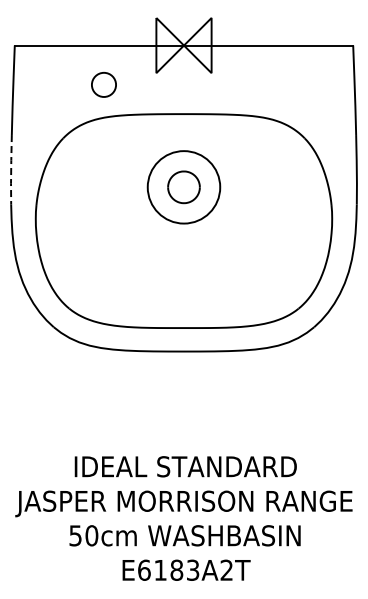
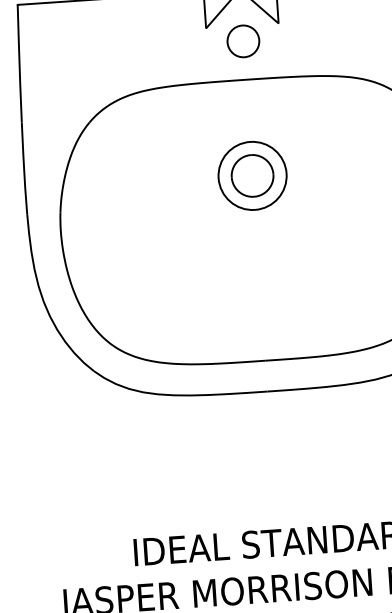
circle: (103, 84) -> (242, 40), moved
line: (11, 170) -> (24, 169), dashed -> solid
circle: (183, 187) -> (251, 176), size x0.71

